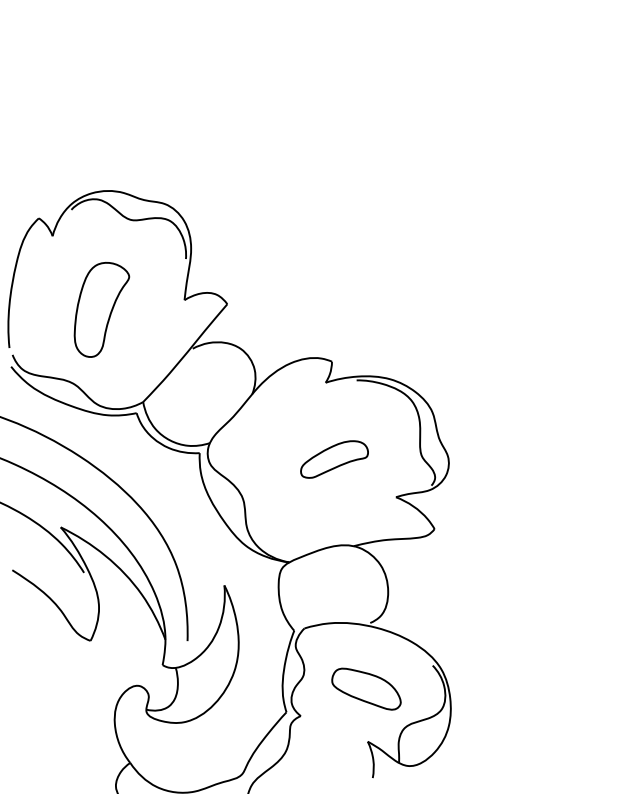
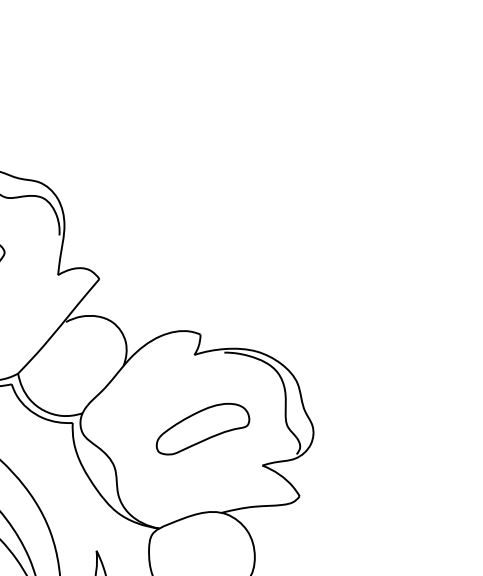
part: (334, 459) -> (202, 429), size x1.43

